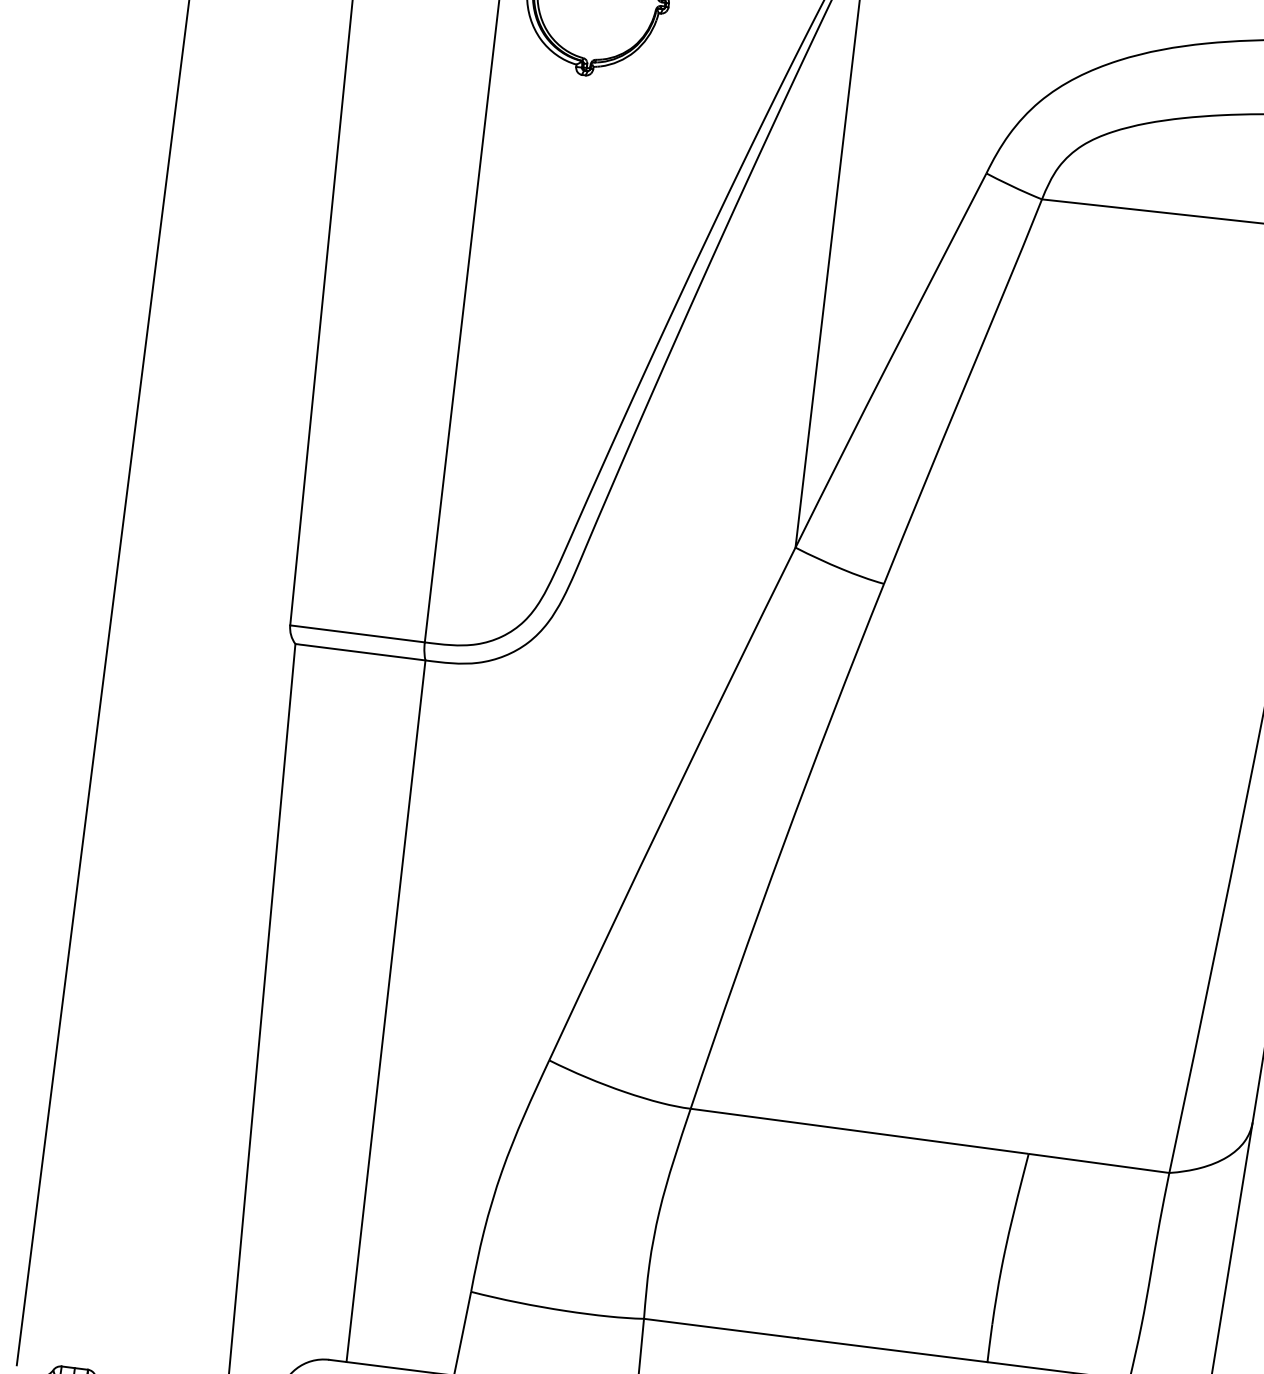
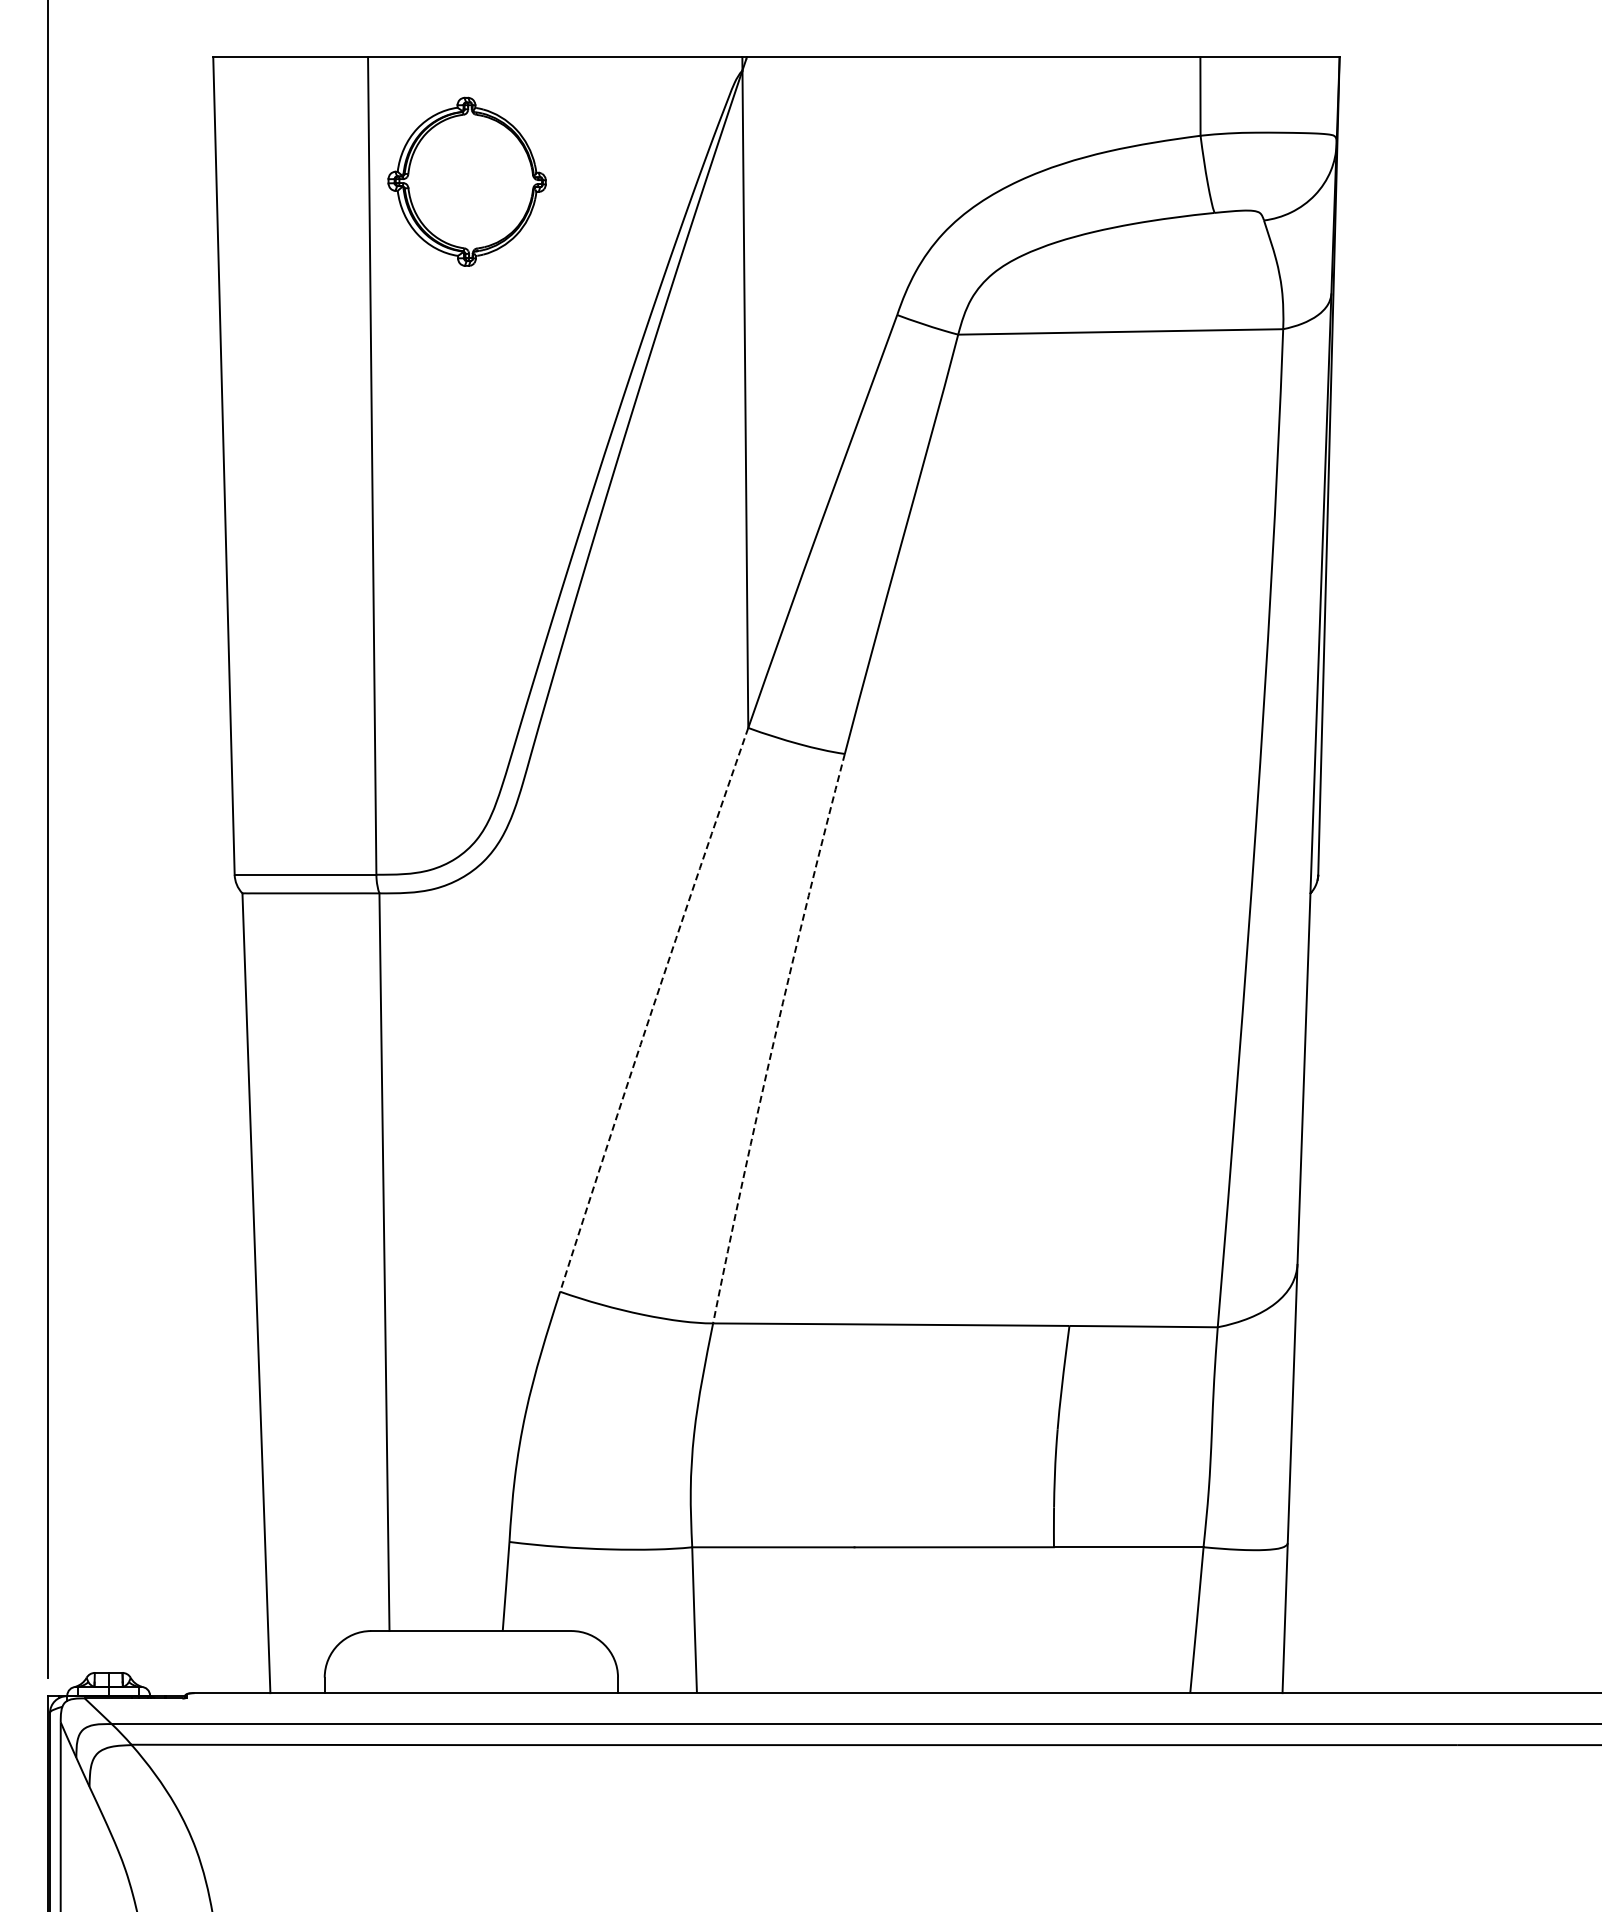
arc: (670, 803) -> (652, 1009), solid -> dashed
arc: (783, 844) -> (774, 1037), solid -> dashed

